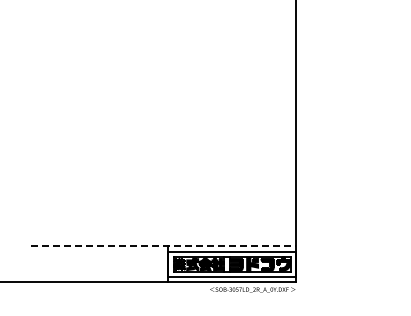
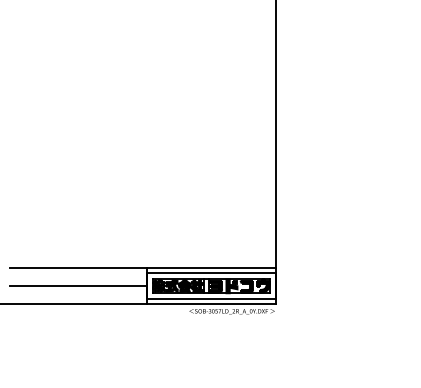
line: (163, 246) -> (142, 268), dashed -> solid
line: (99, 264) -> (78, 286), added

